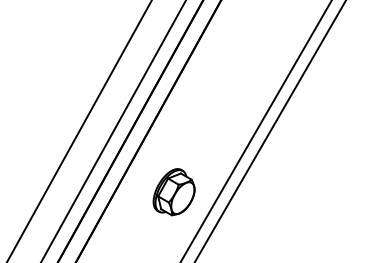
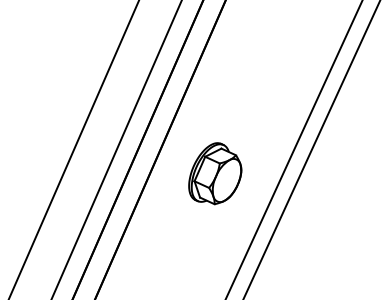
part: (173, 192) -> (214, 174), moved

